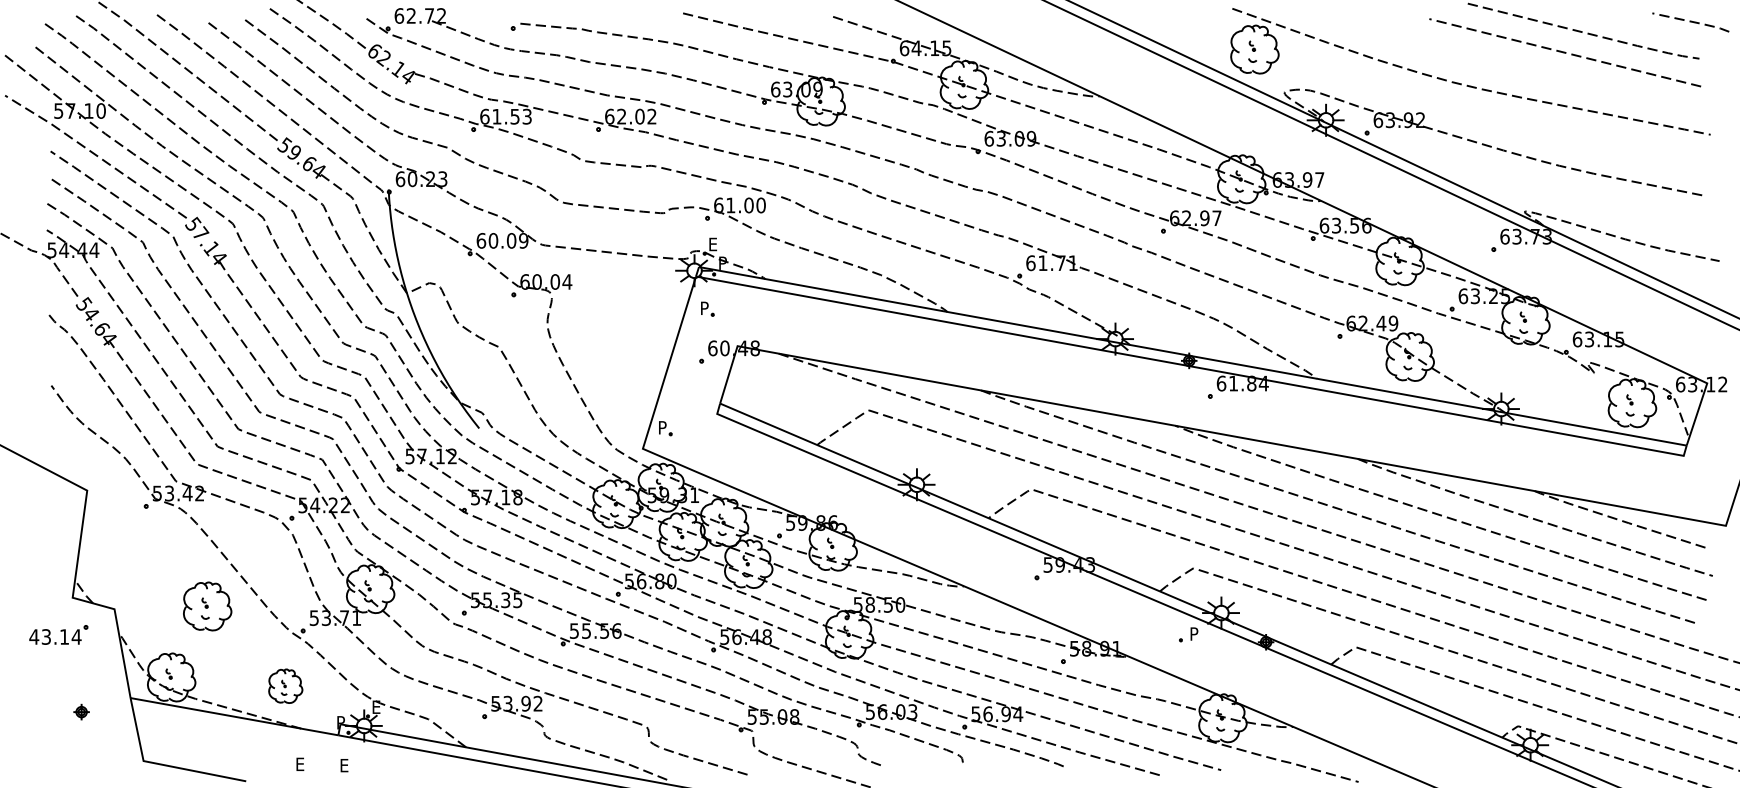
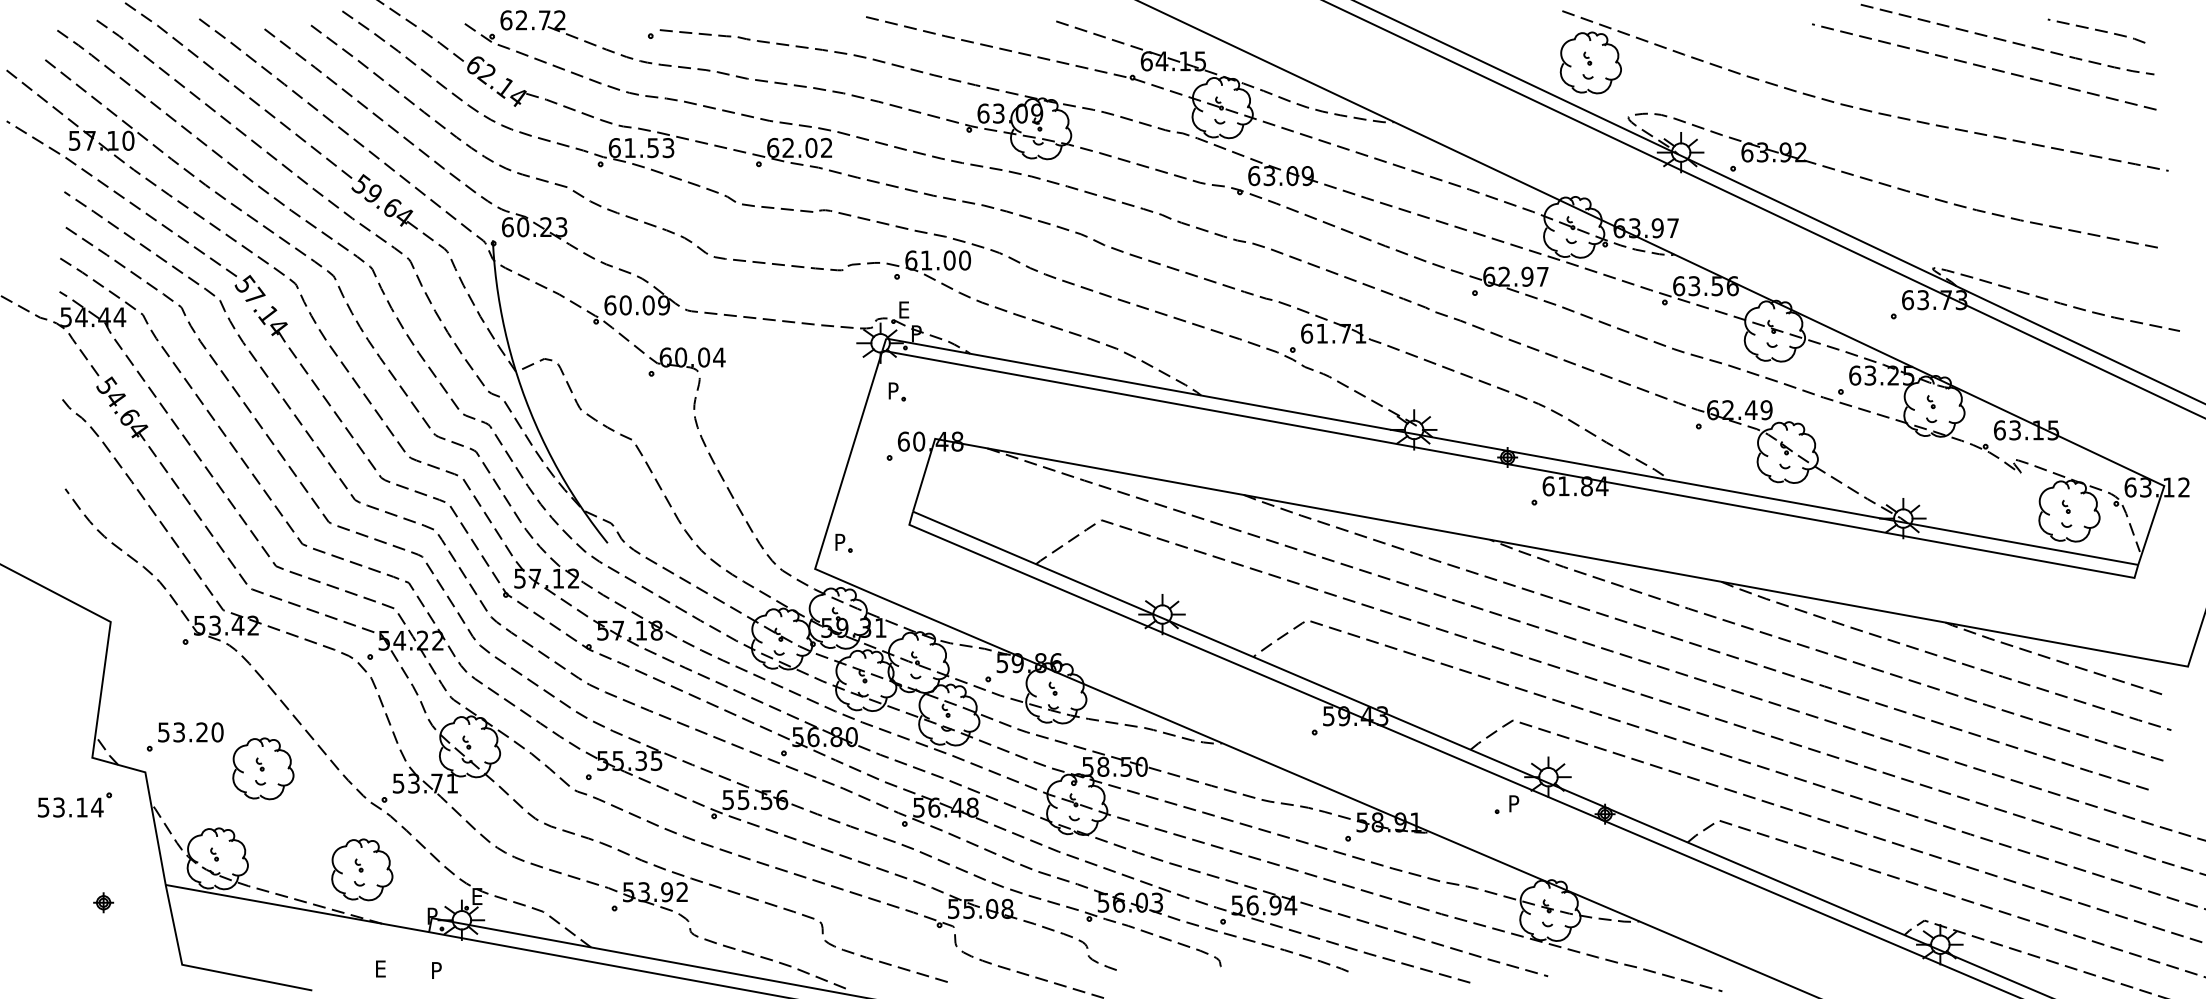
line: (1690, 22) -> (2096, 31), moved
part: (145, 580) -> (184, 735), added
text: (34, 636) -> (43, 806), 43.14 -> 53.14
part: (285, 686) -> (362, 870), size x1.43
text: (345, 765) -> (438, 970), E -> P

